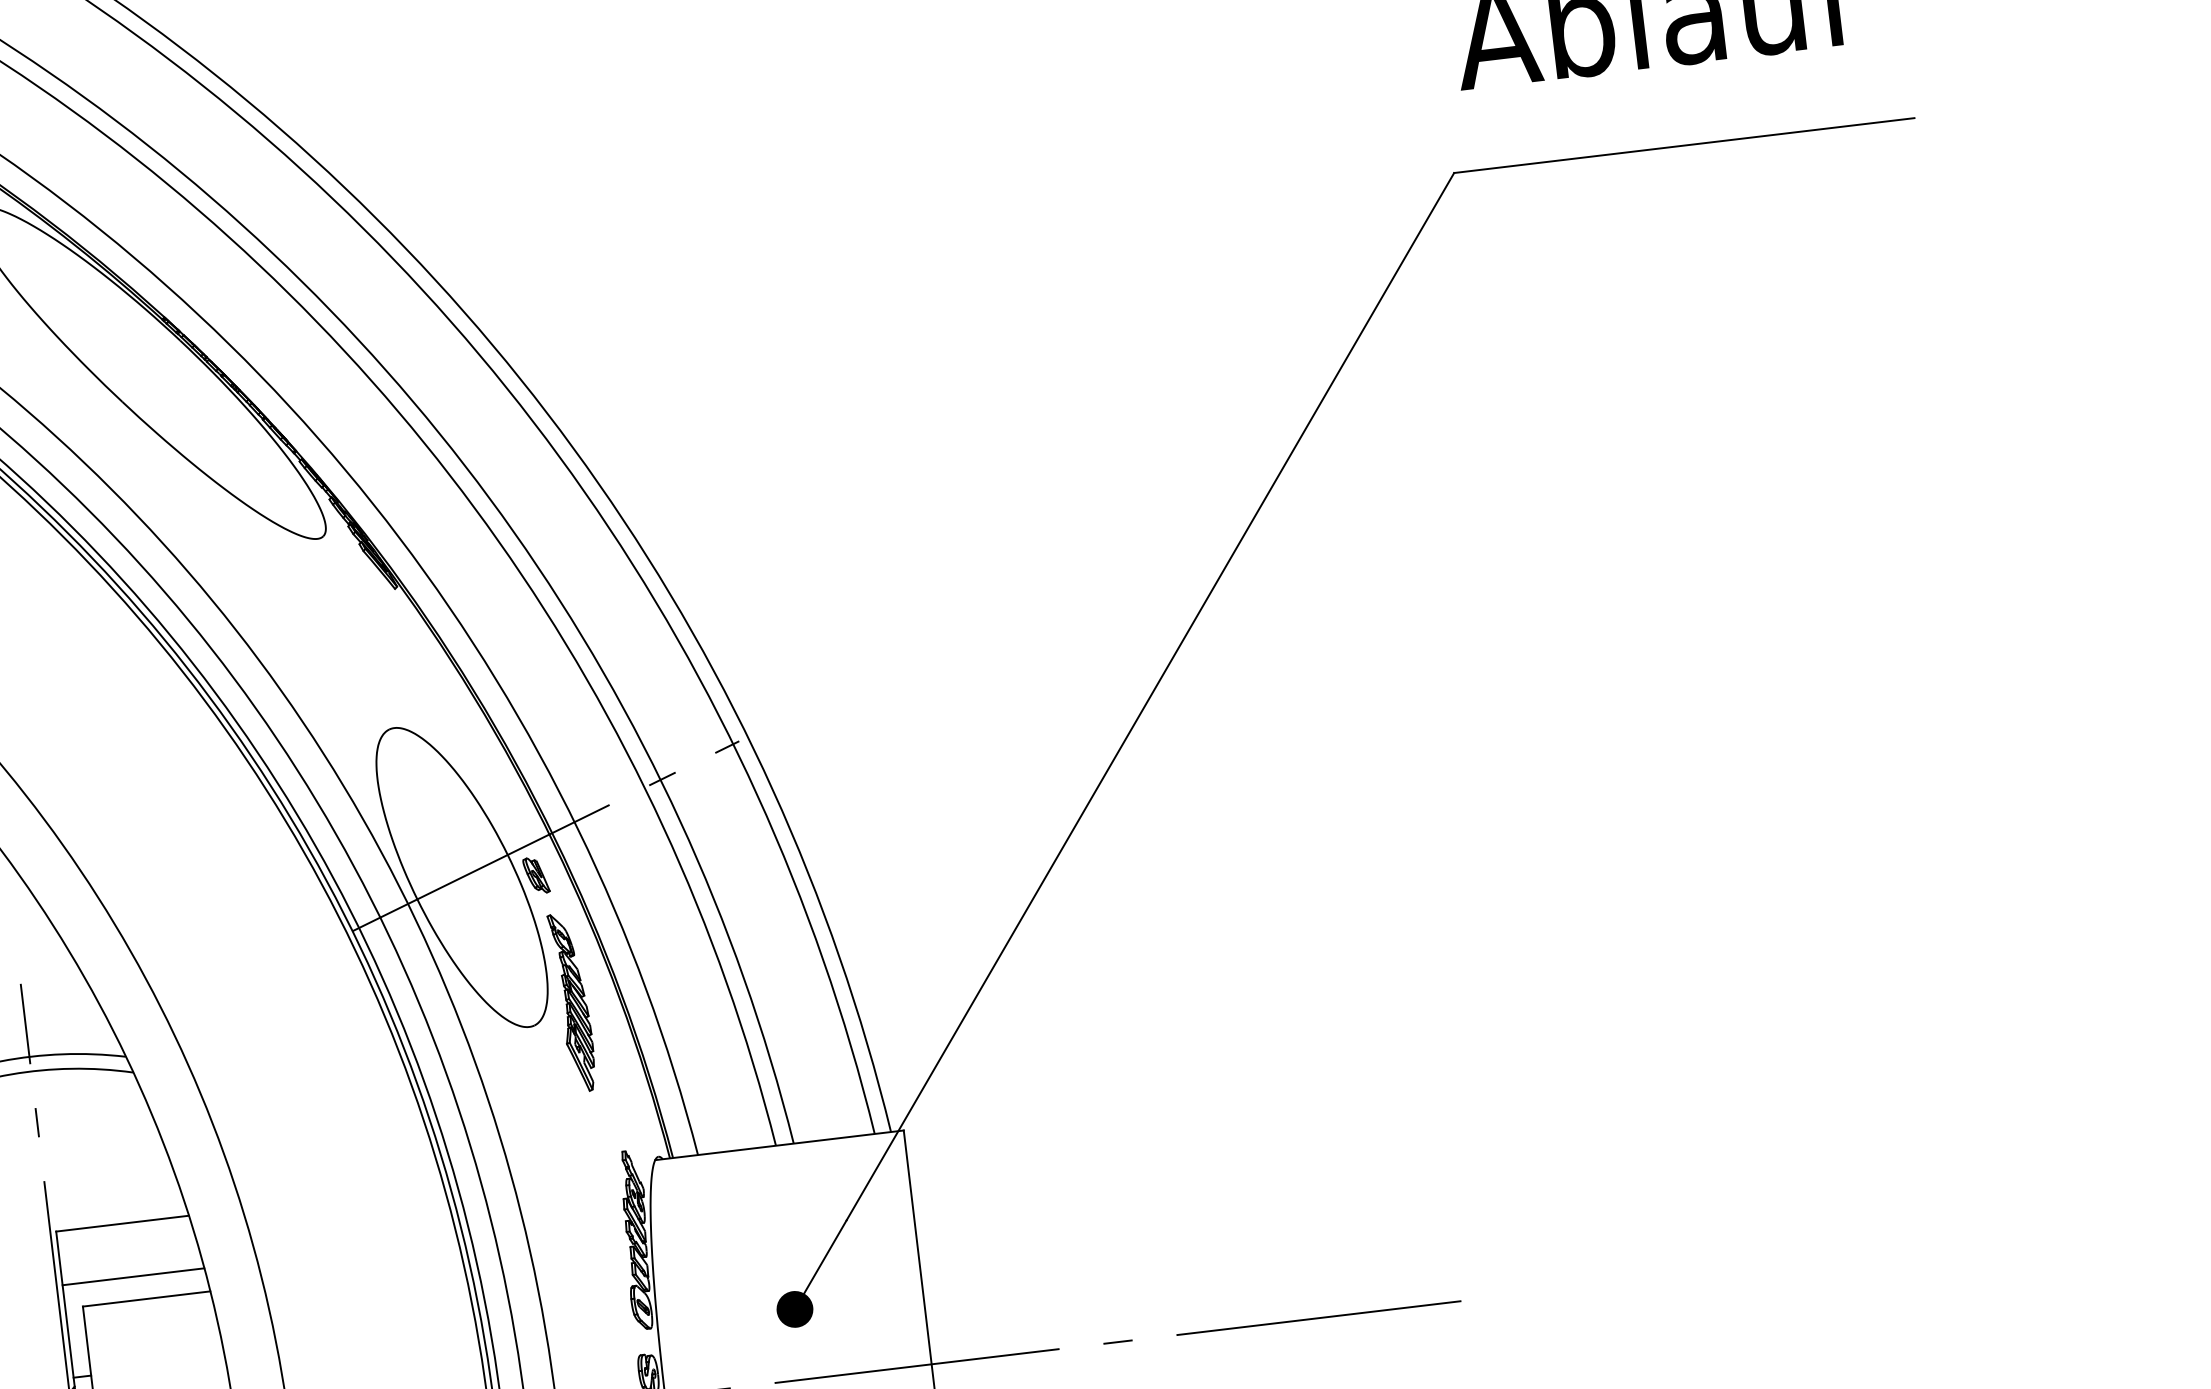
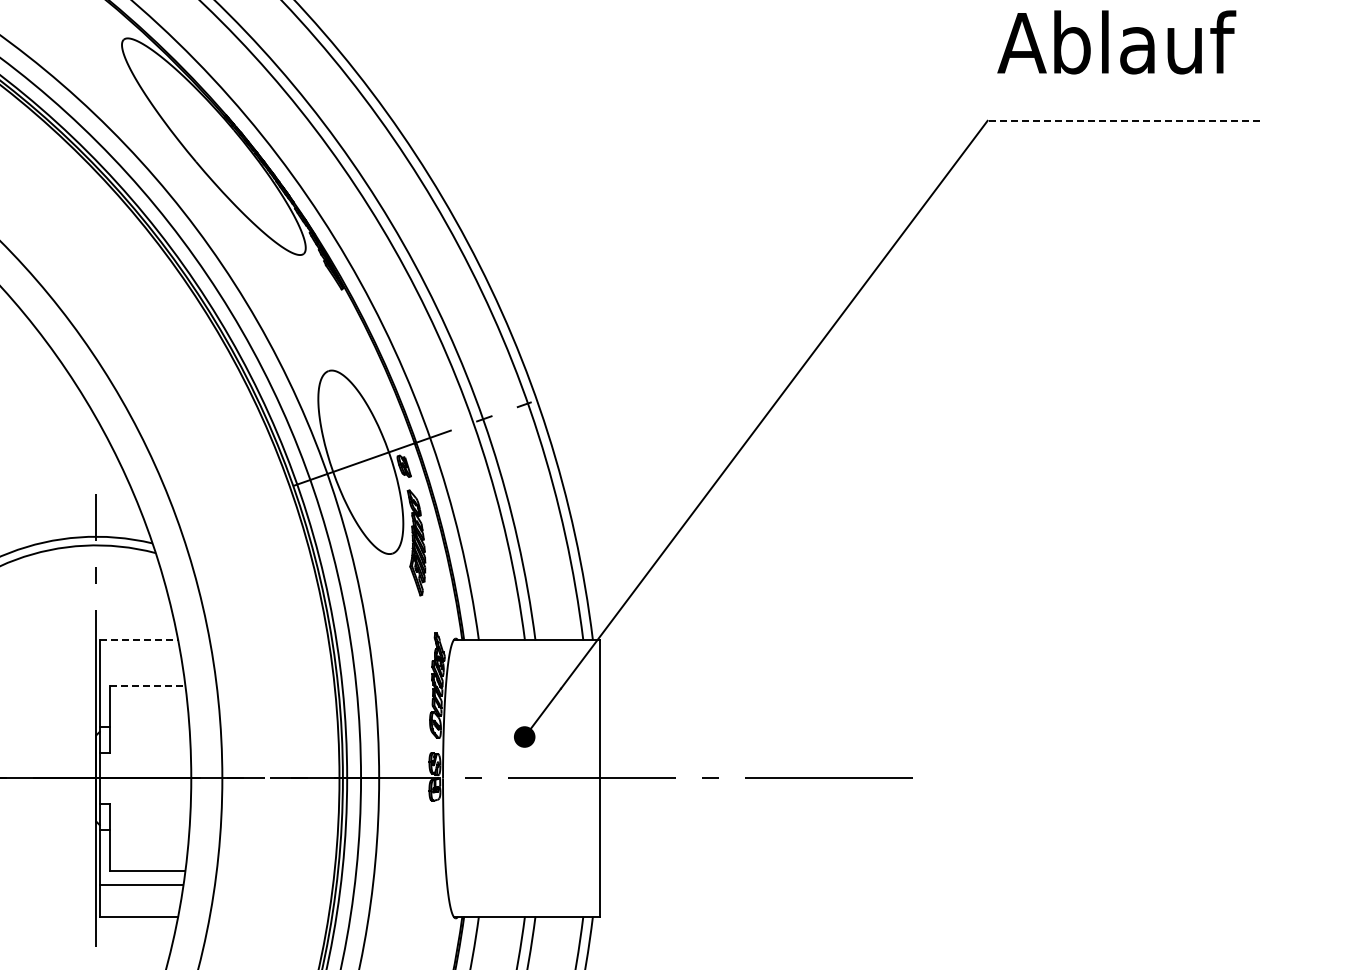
line: (1684, 144) -> (1123, 120), solid -> dashed
line: (123, 1223) -> (139, 640), solid -> dashed
line: (133, 1277) -> (141, 672), removed
line: (146, 1298) -> (147, 685), solid -> dashed

